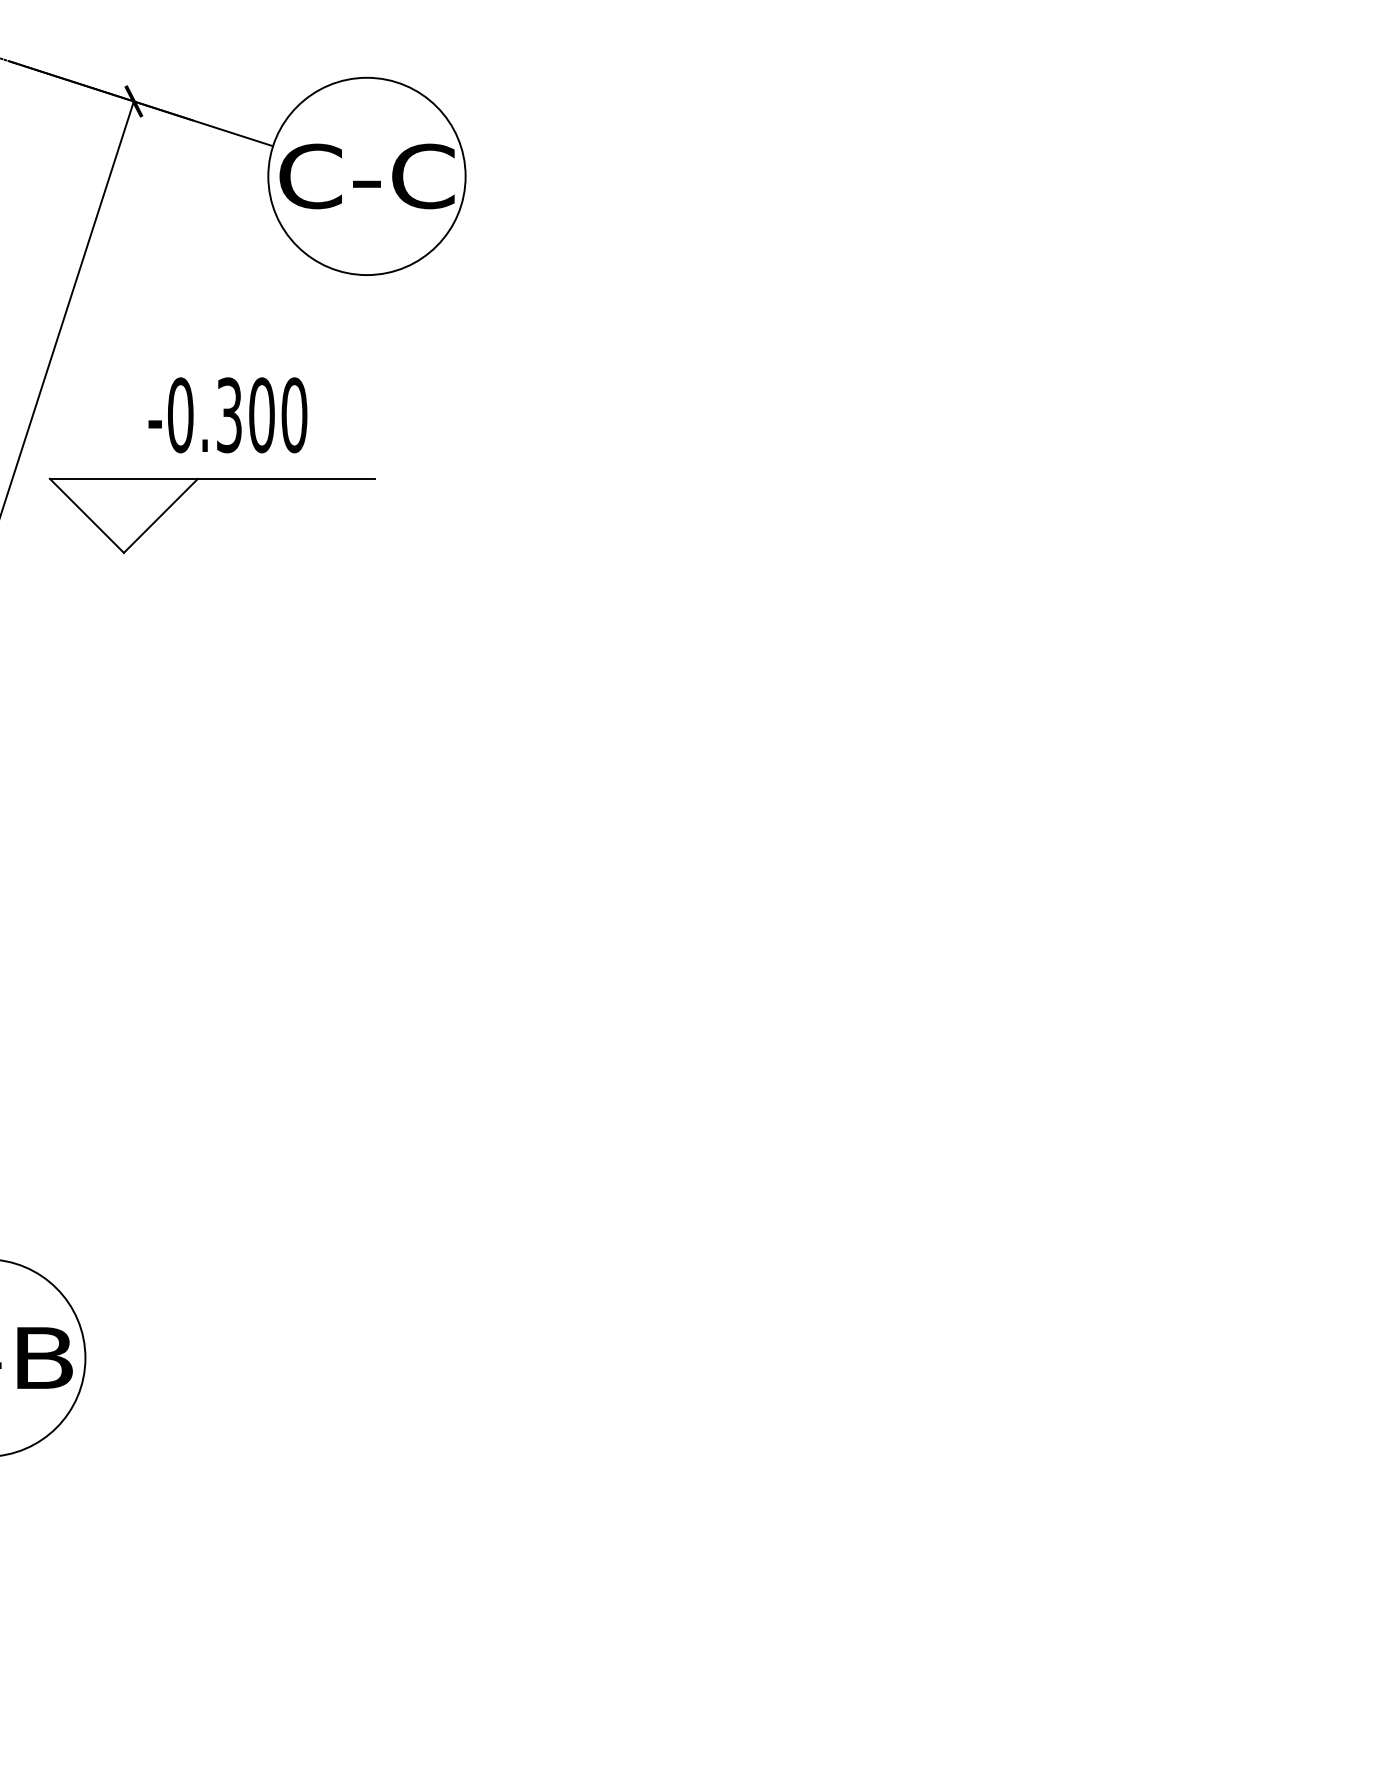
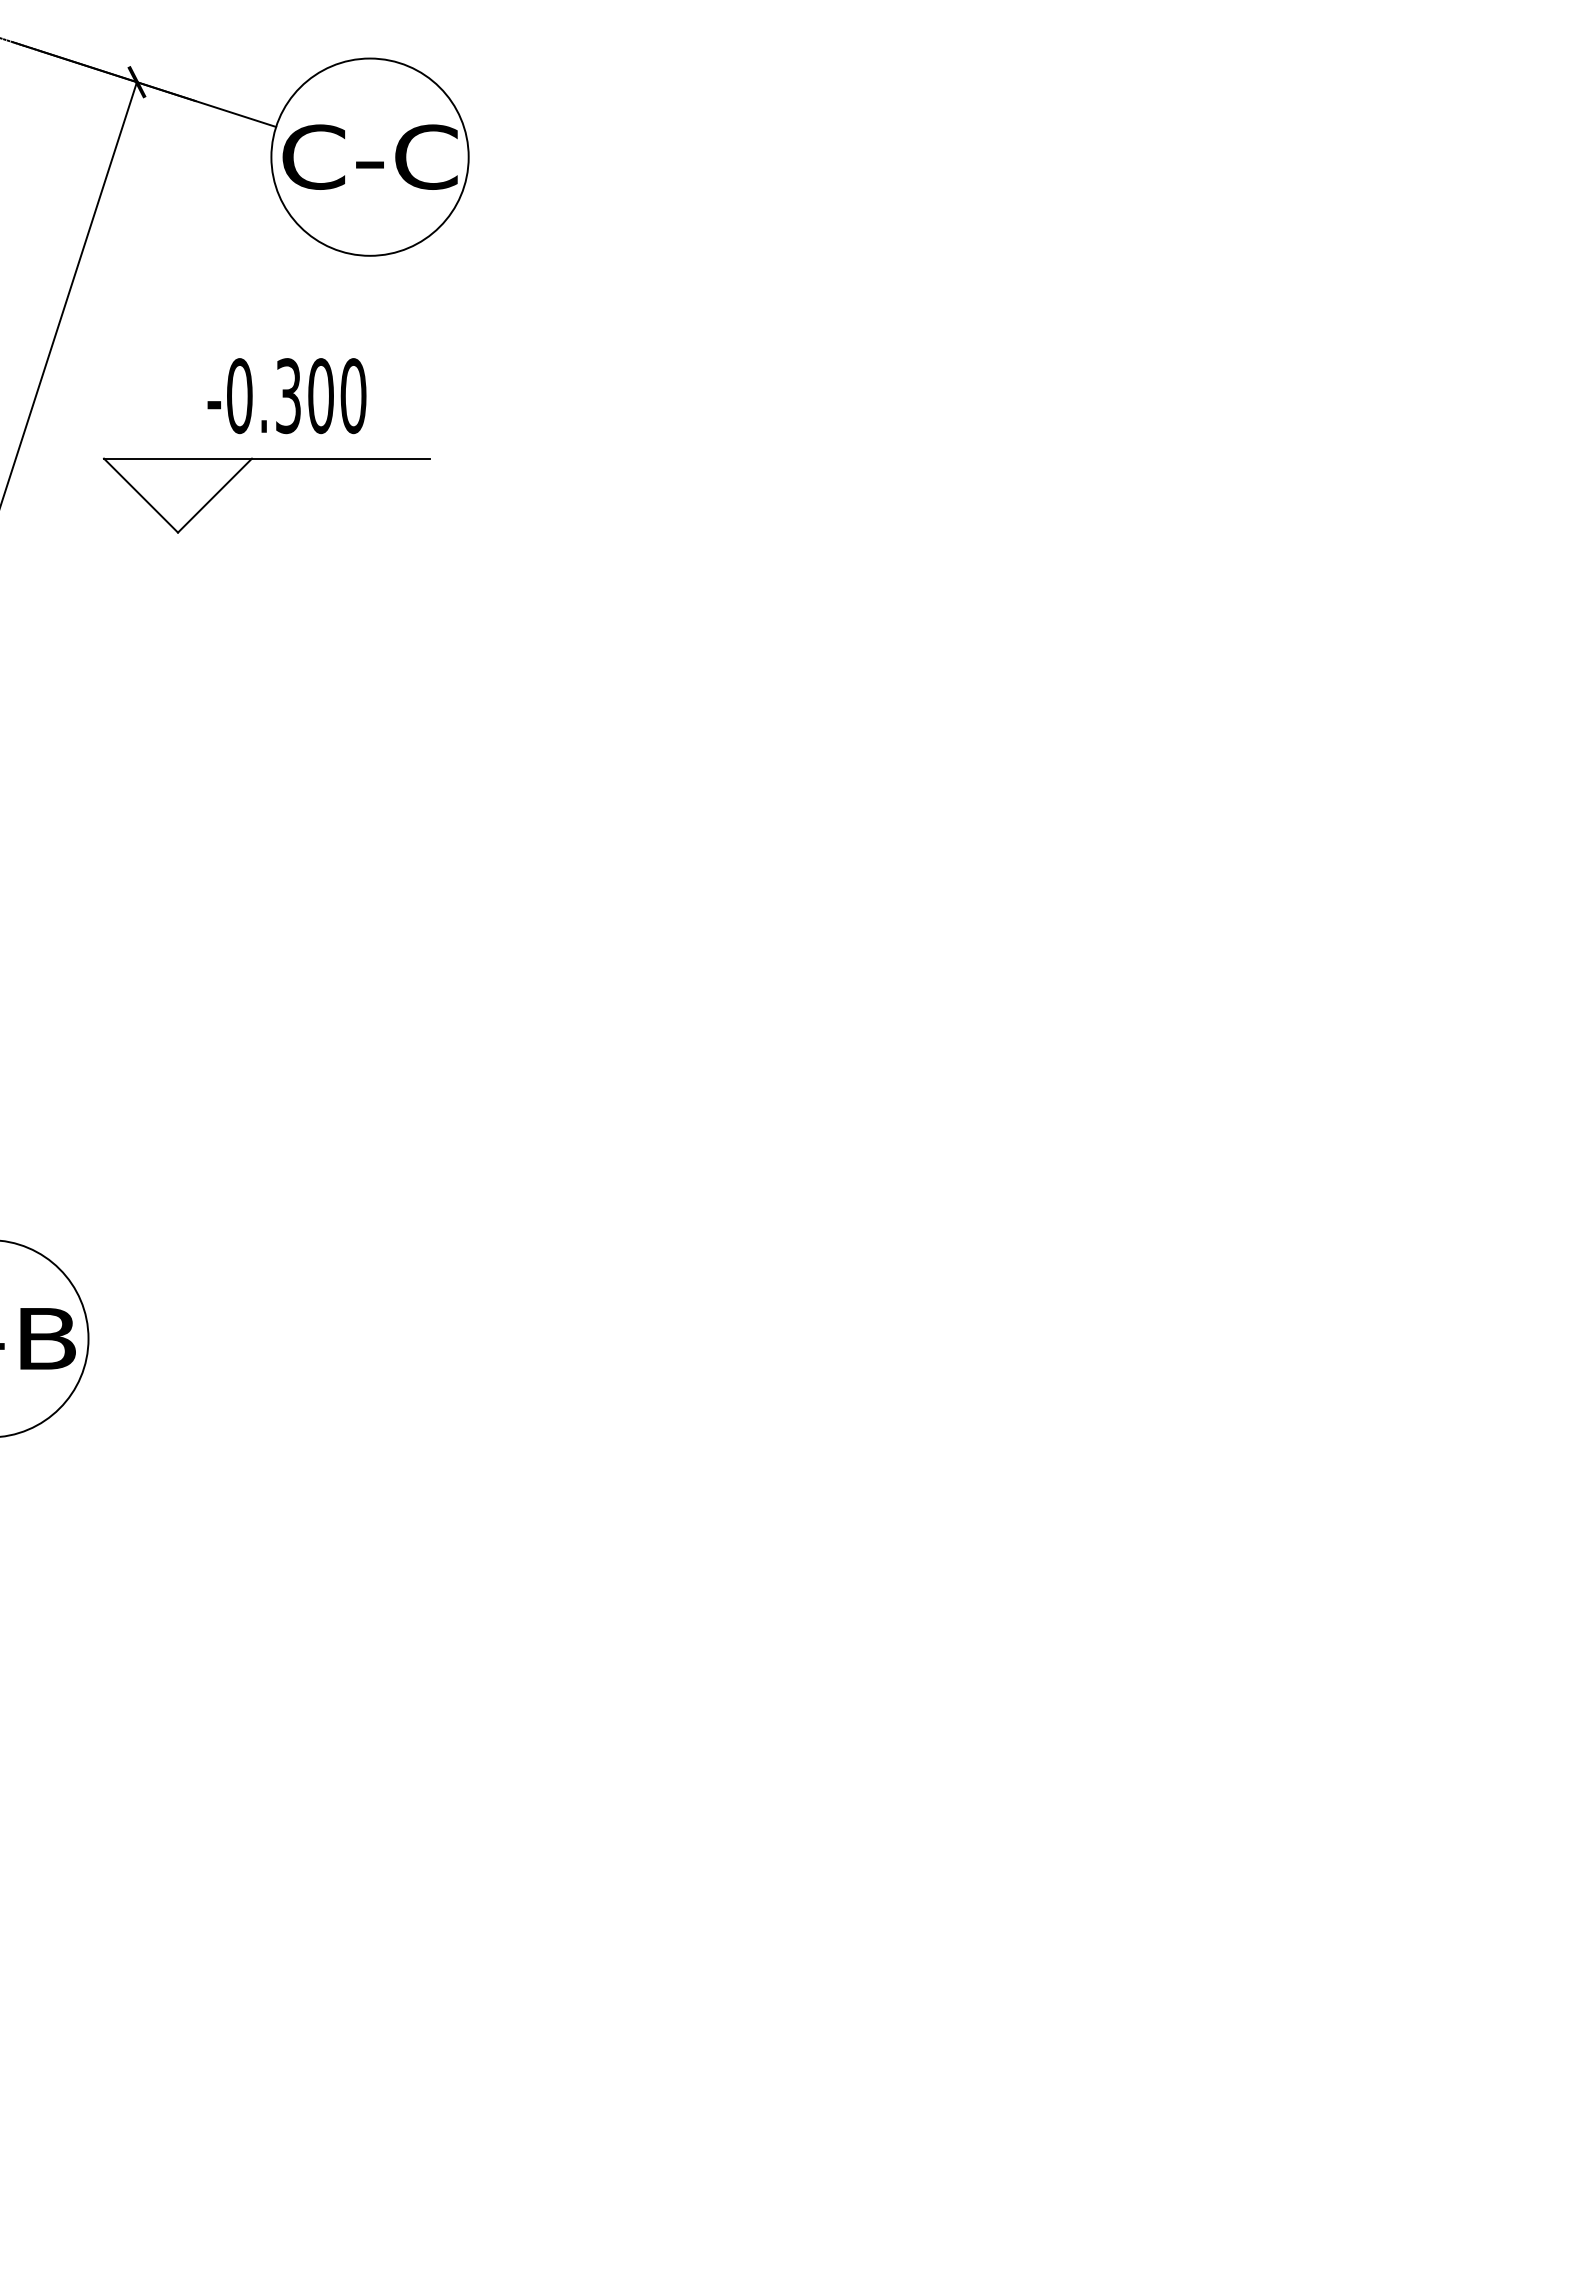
text: (227, 415) -> (286, 396), moved
part: (187, 490) -> (241, 470), moved

